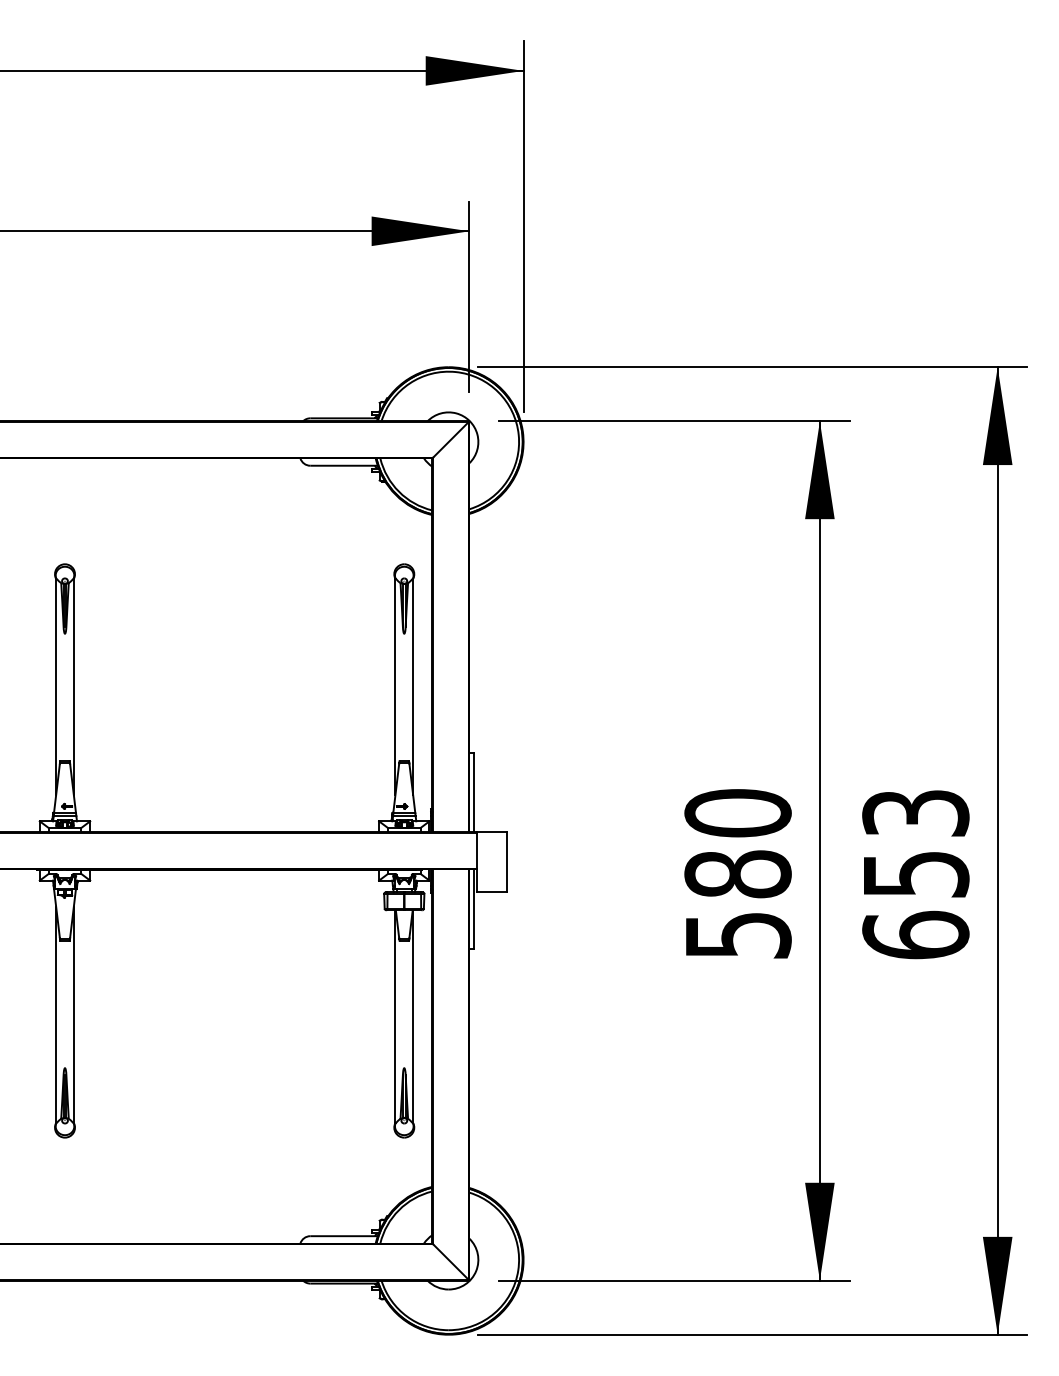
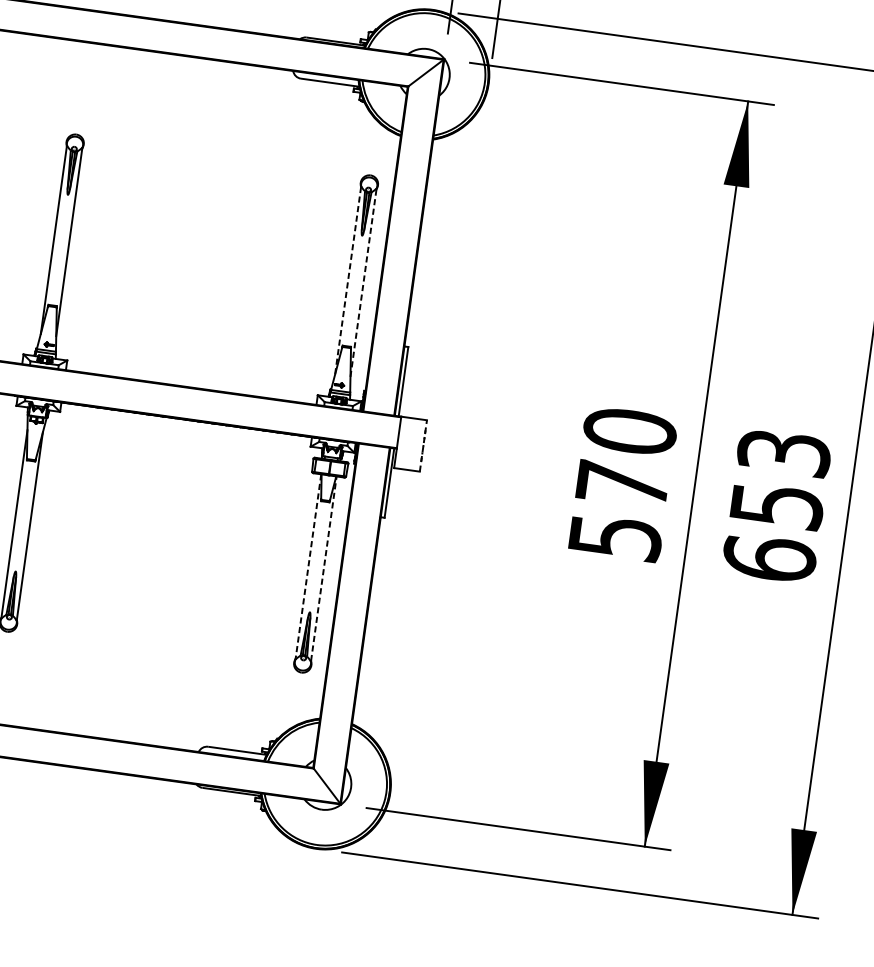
line: (413, 686) -> (363, 282), solid -> dashed
line: (395, 687) -> (348, 281), solid -> dashed
line: (506, 862) -> (423, 446), solid -> dashed
text: (737, 874) -> (622, 484), 580 -> 570
line: (413, 1016) -> (324, 568), solid -> dashed
line: (395, 1017) -> (308, 567), solid -> dashed

